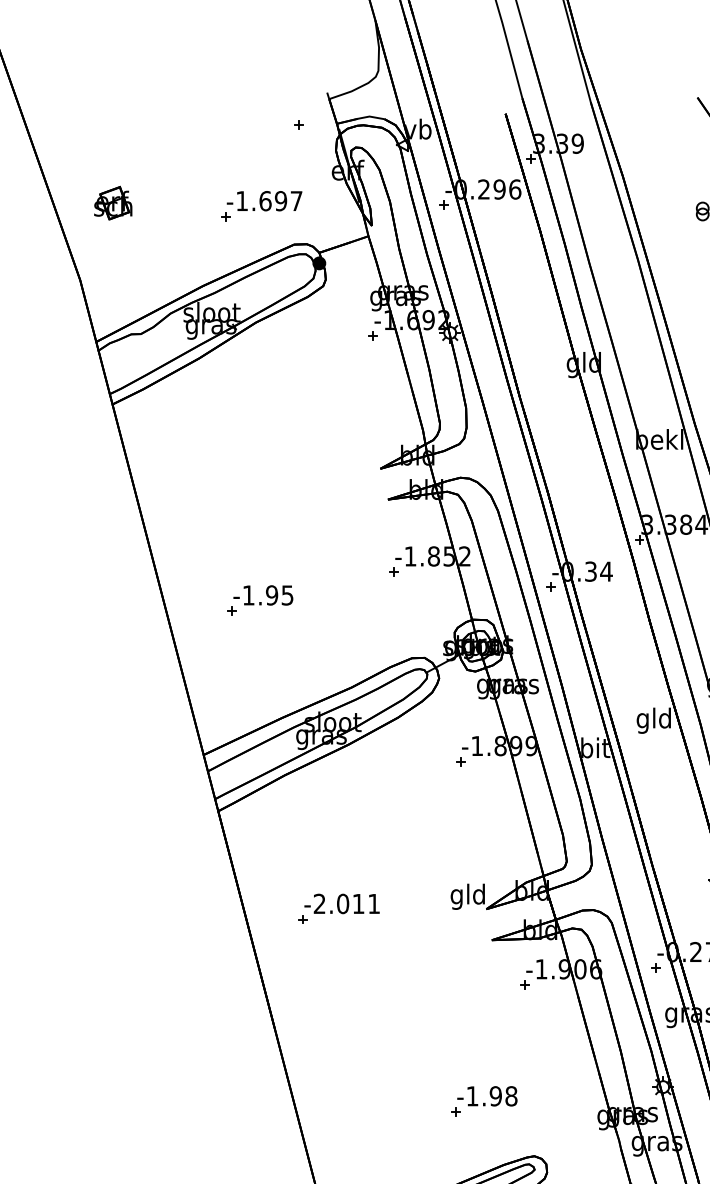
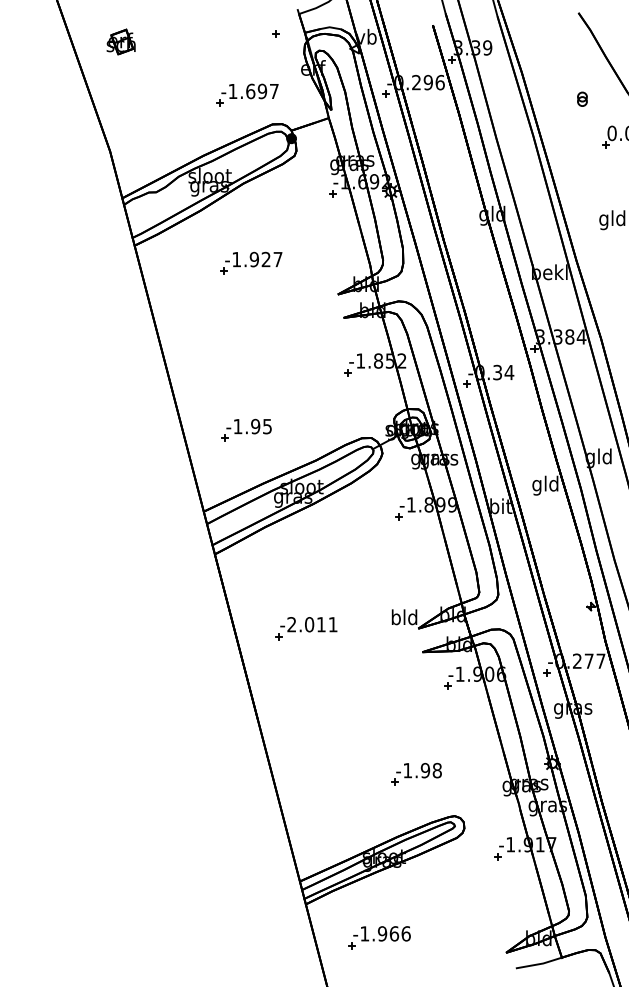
part: (112, 202) -> (120, 41), moved
part: (266, 426) -> (251, 262), added
part: (259, 599) -> (246, 429), moved
text: (456, 897) -> (395, 619), gld -> bld

